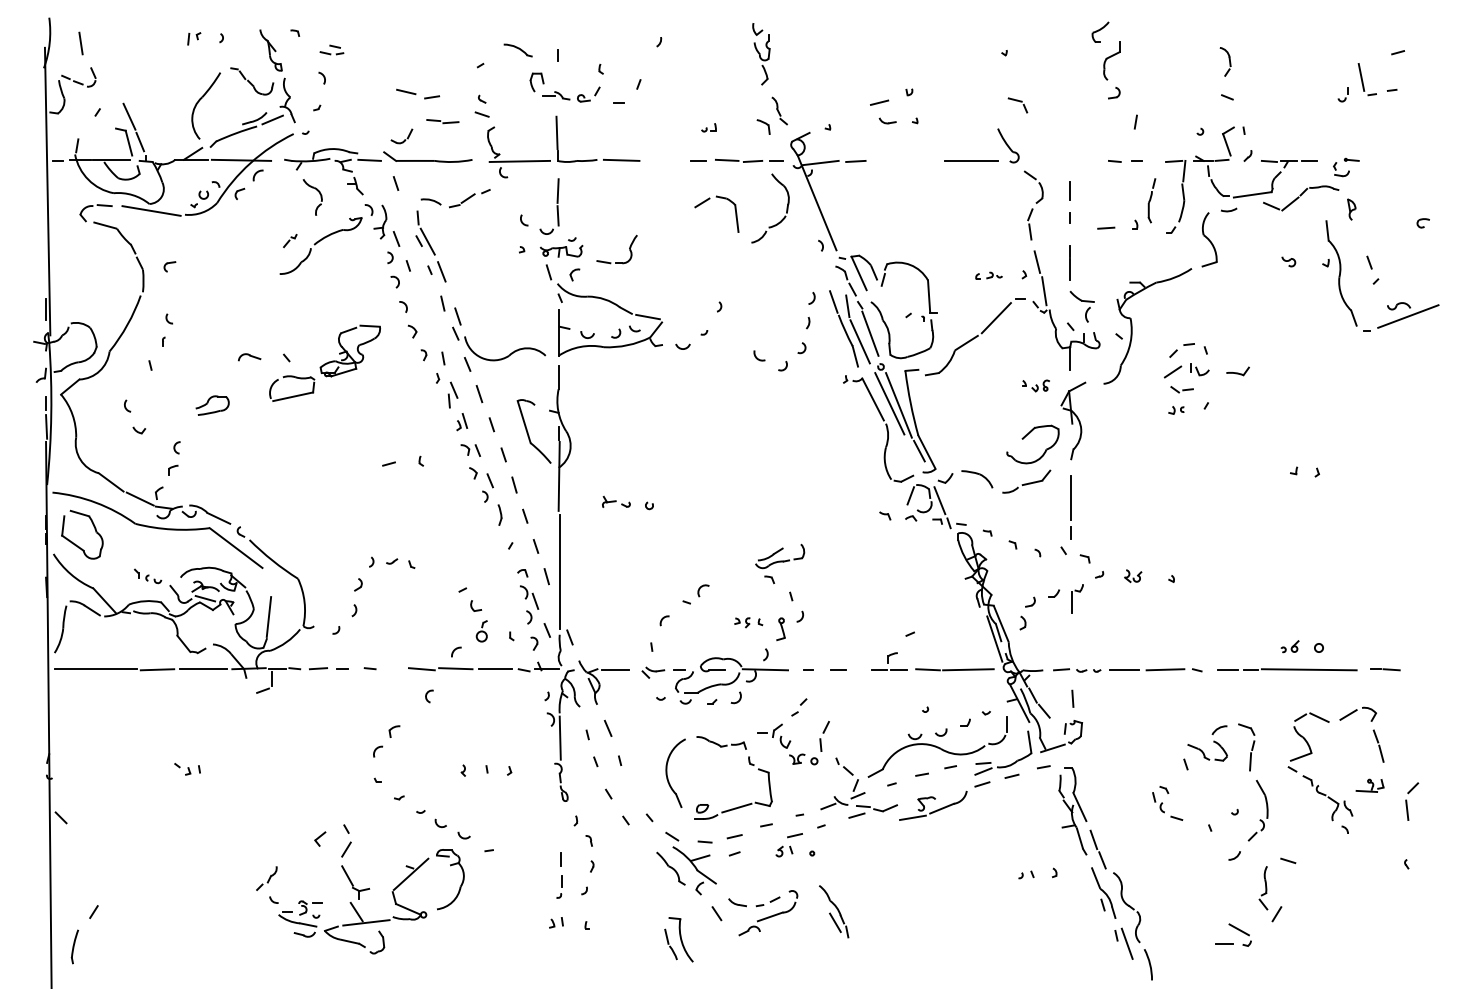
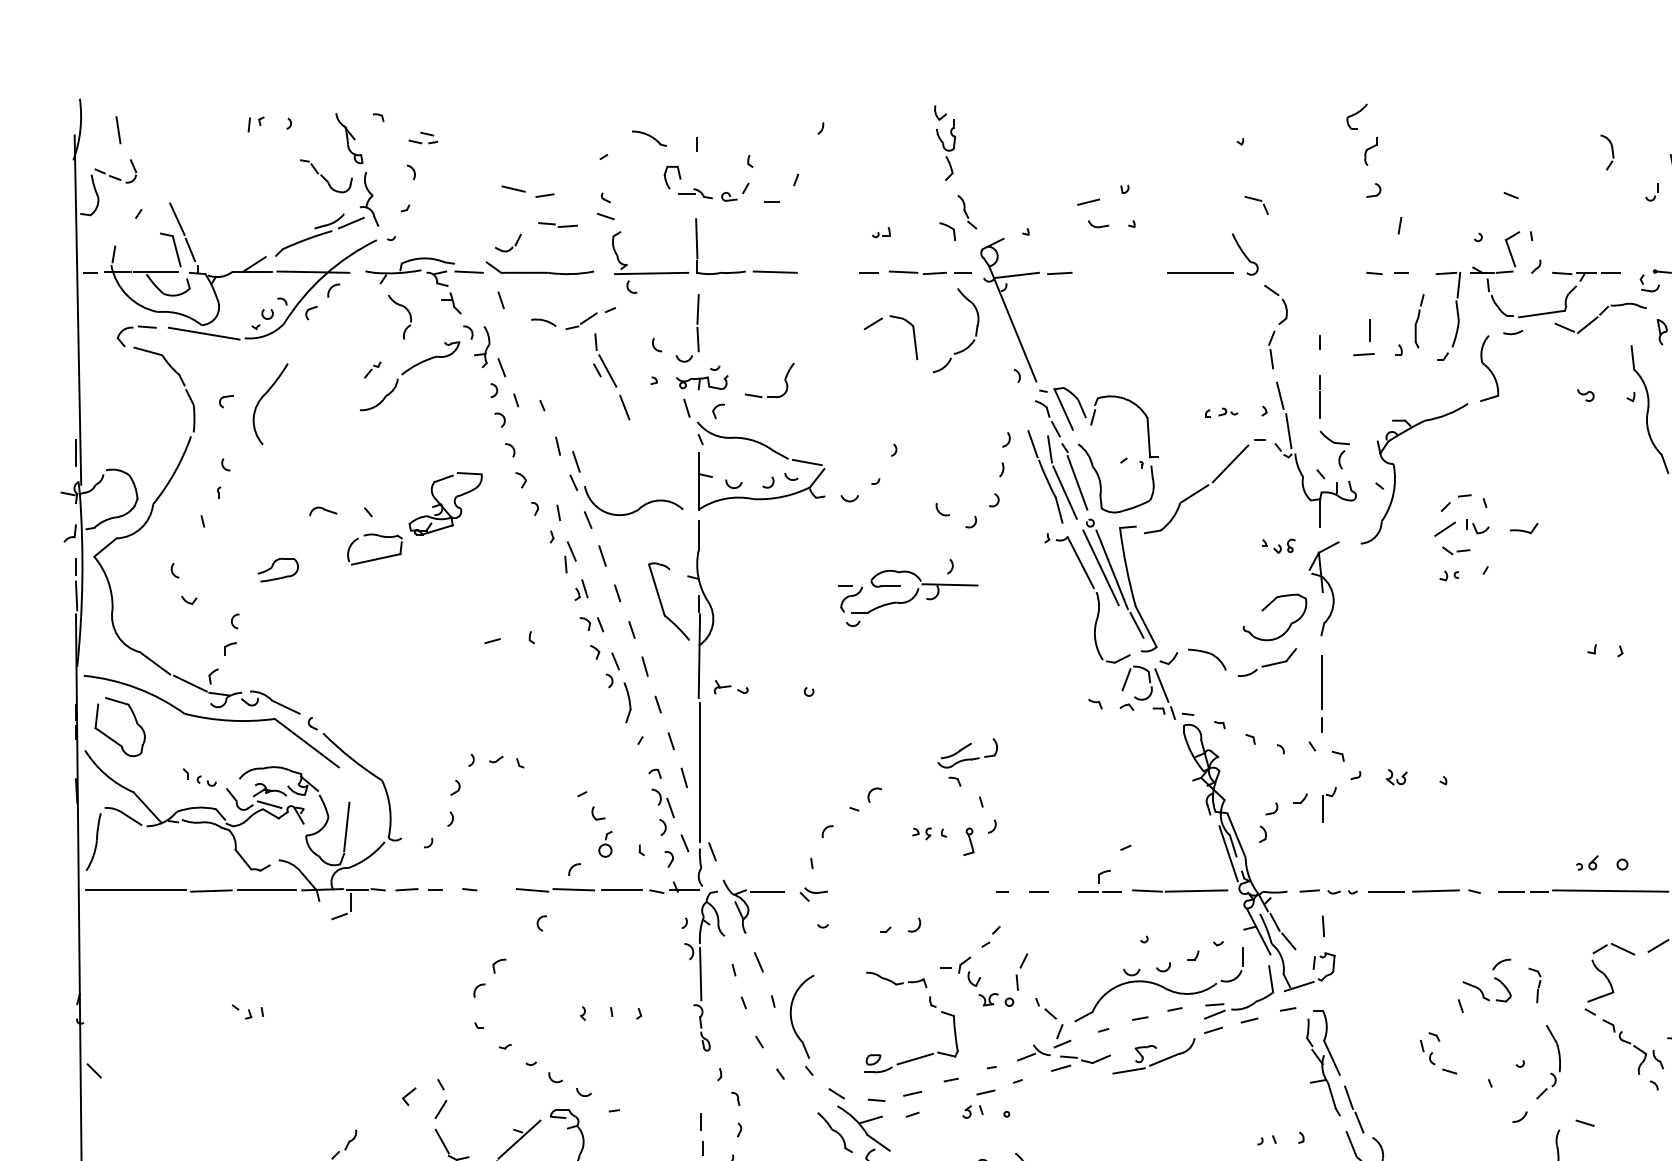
part: (1111, 60) -> (1370, 150), size x0.6
part: (1225, 61) -> (1607, 152), moved
part: (200, 100) -> (263, 397), moved
line: (1069, 190) -> (1369, 329), moved
part: (430, 246) -> (611, 376), moved
part: (616, 501) -> (731, 686), moved
part: (499, 514) -> (626, 702), size x1.6
part: (730, 676) -> (907, 593), moved
part: (1246, 747) -> (1534, 985), size x0.6
part: (667, 772) -> (792, 1015), moved

